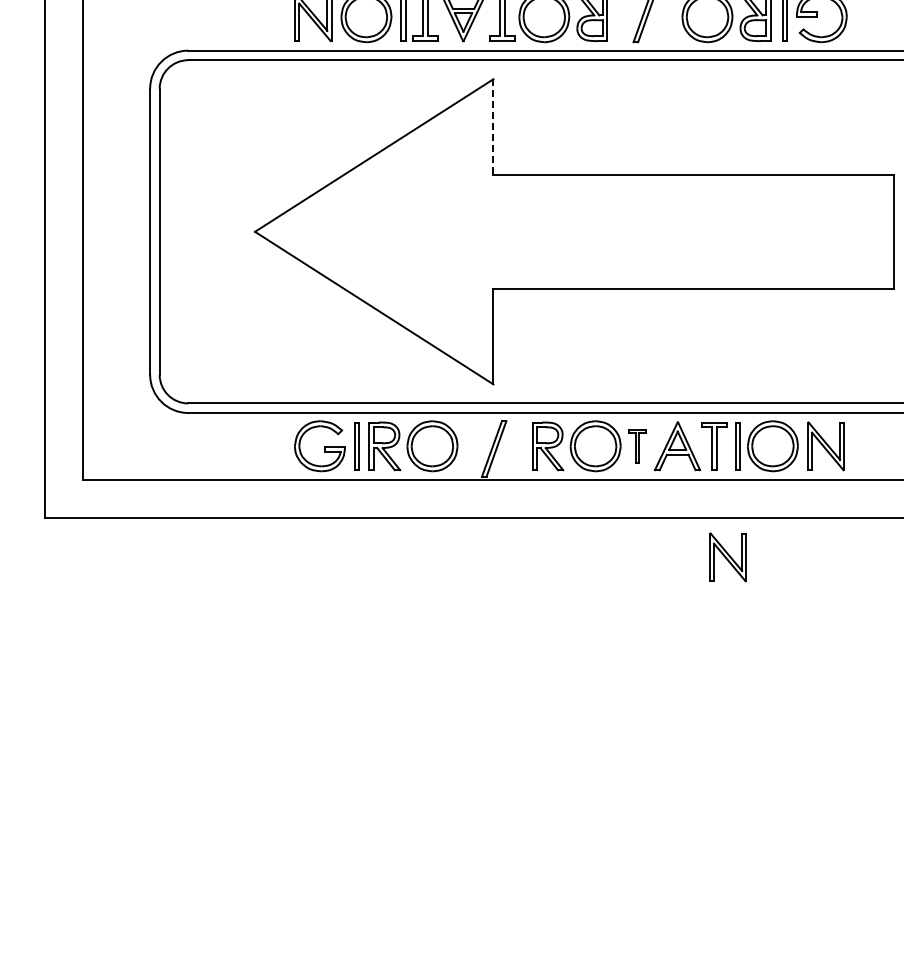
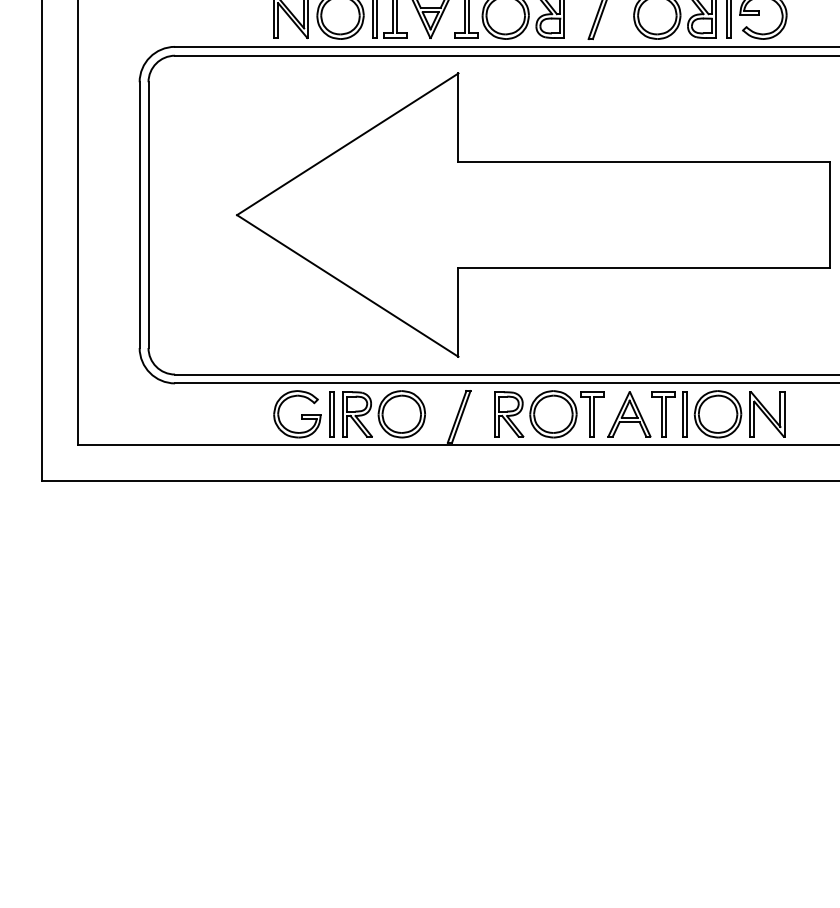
line: (493, 126) -> (458, 117), dashed -> solid
part: (637, 446) -> (592, 414), size x1.43
part: (727, 557) -> (675, 517), removed

